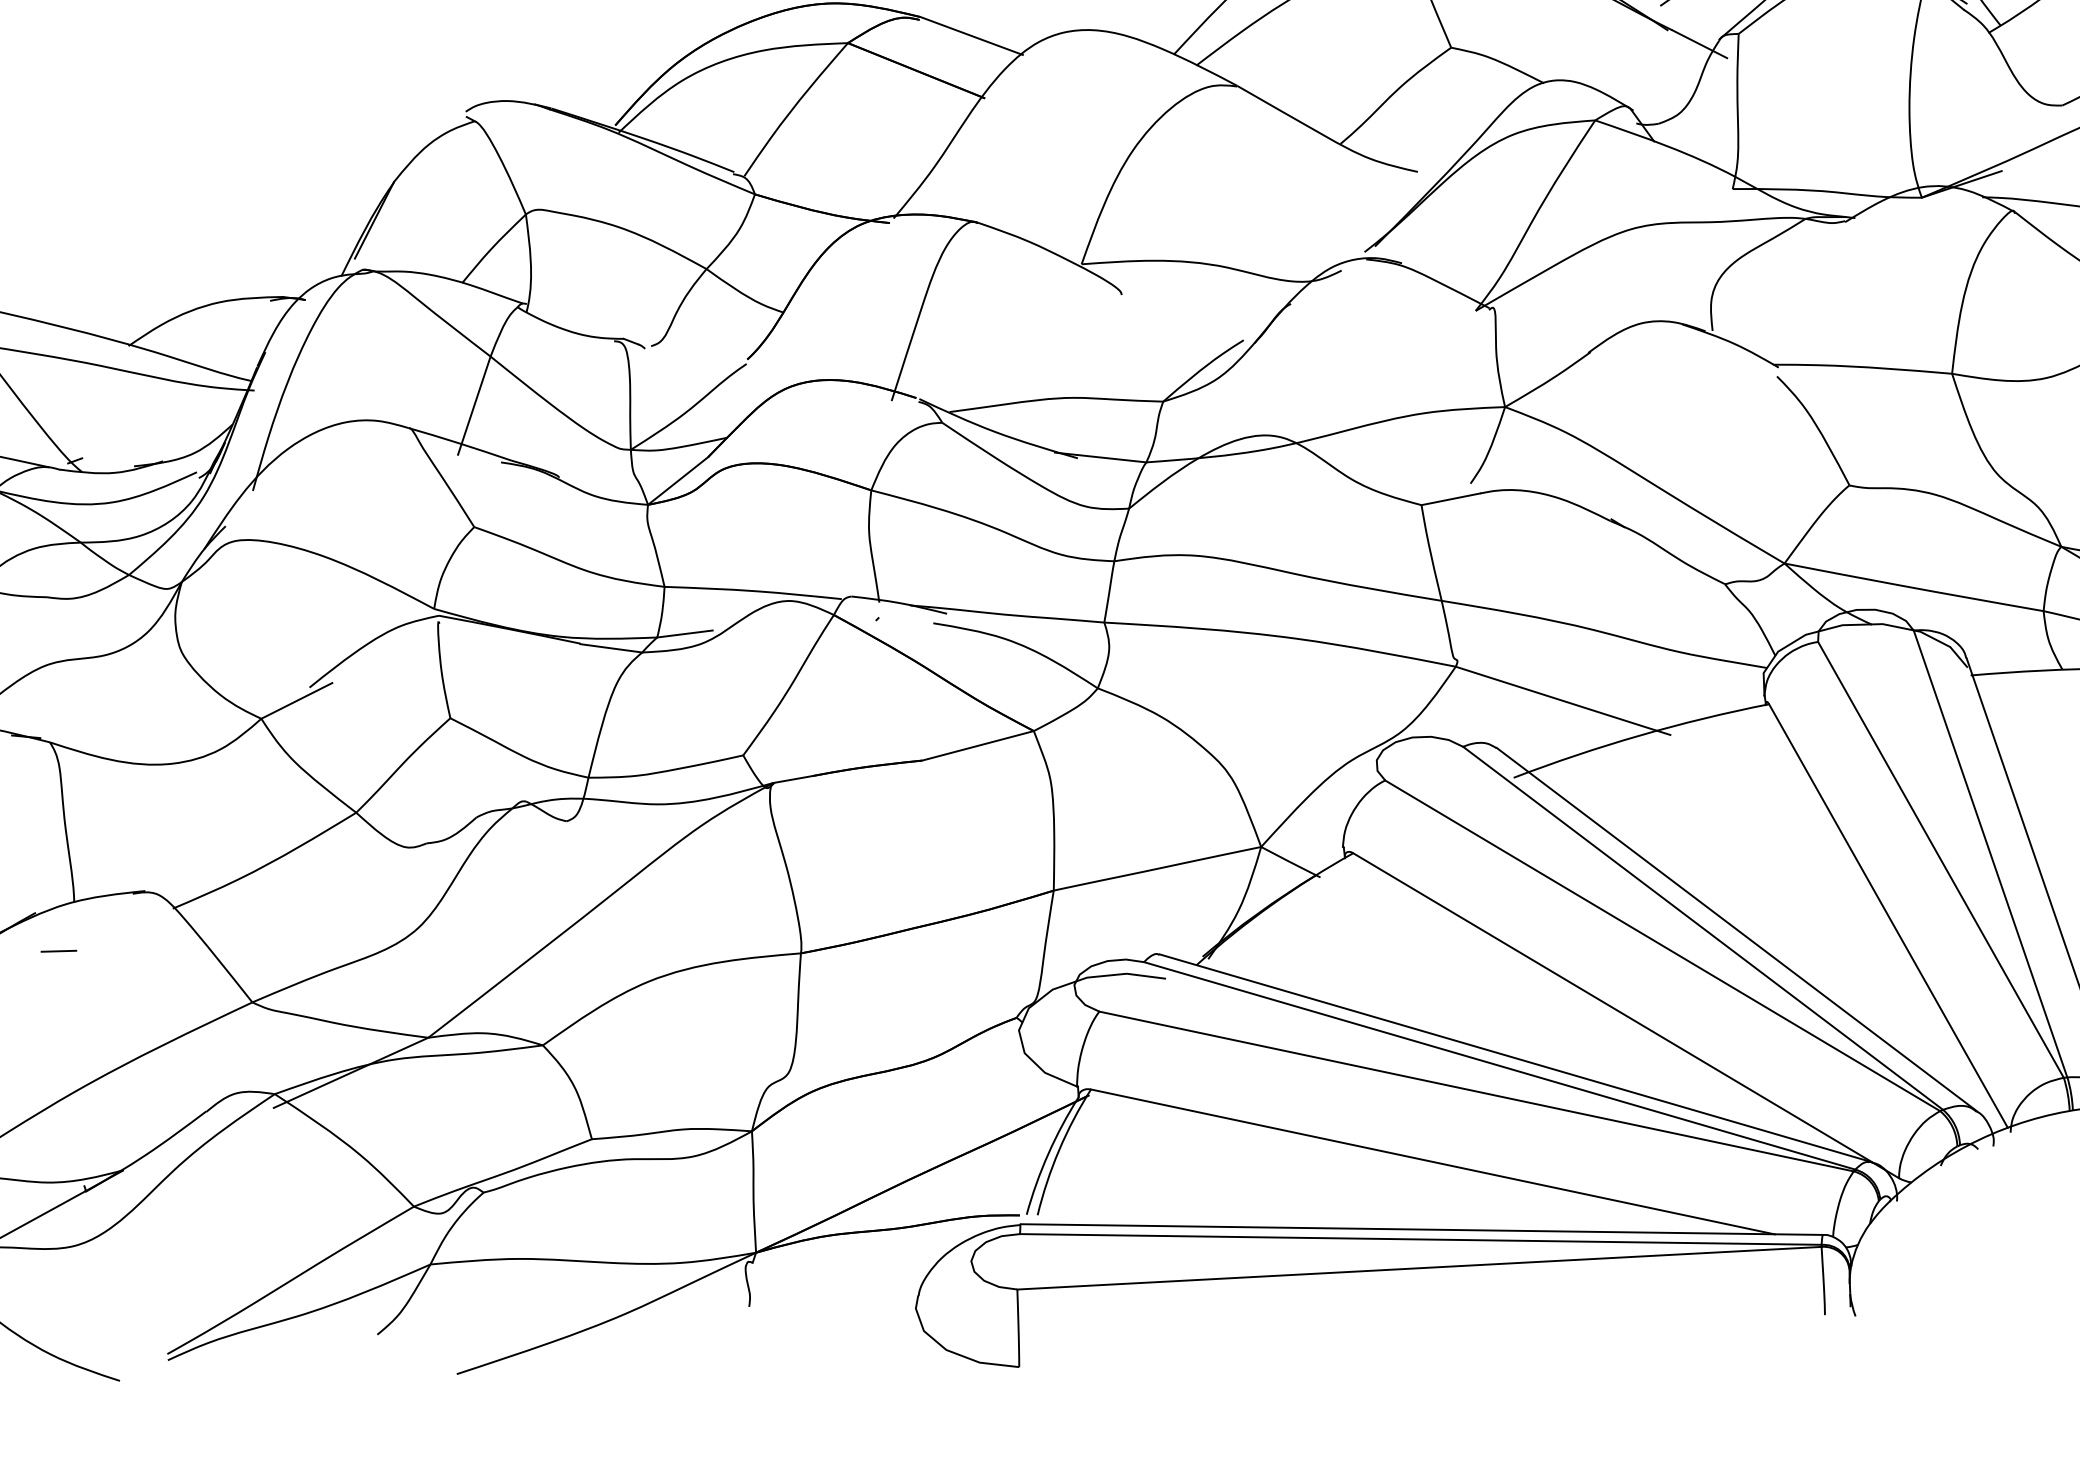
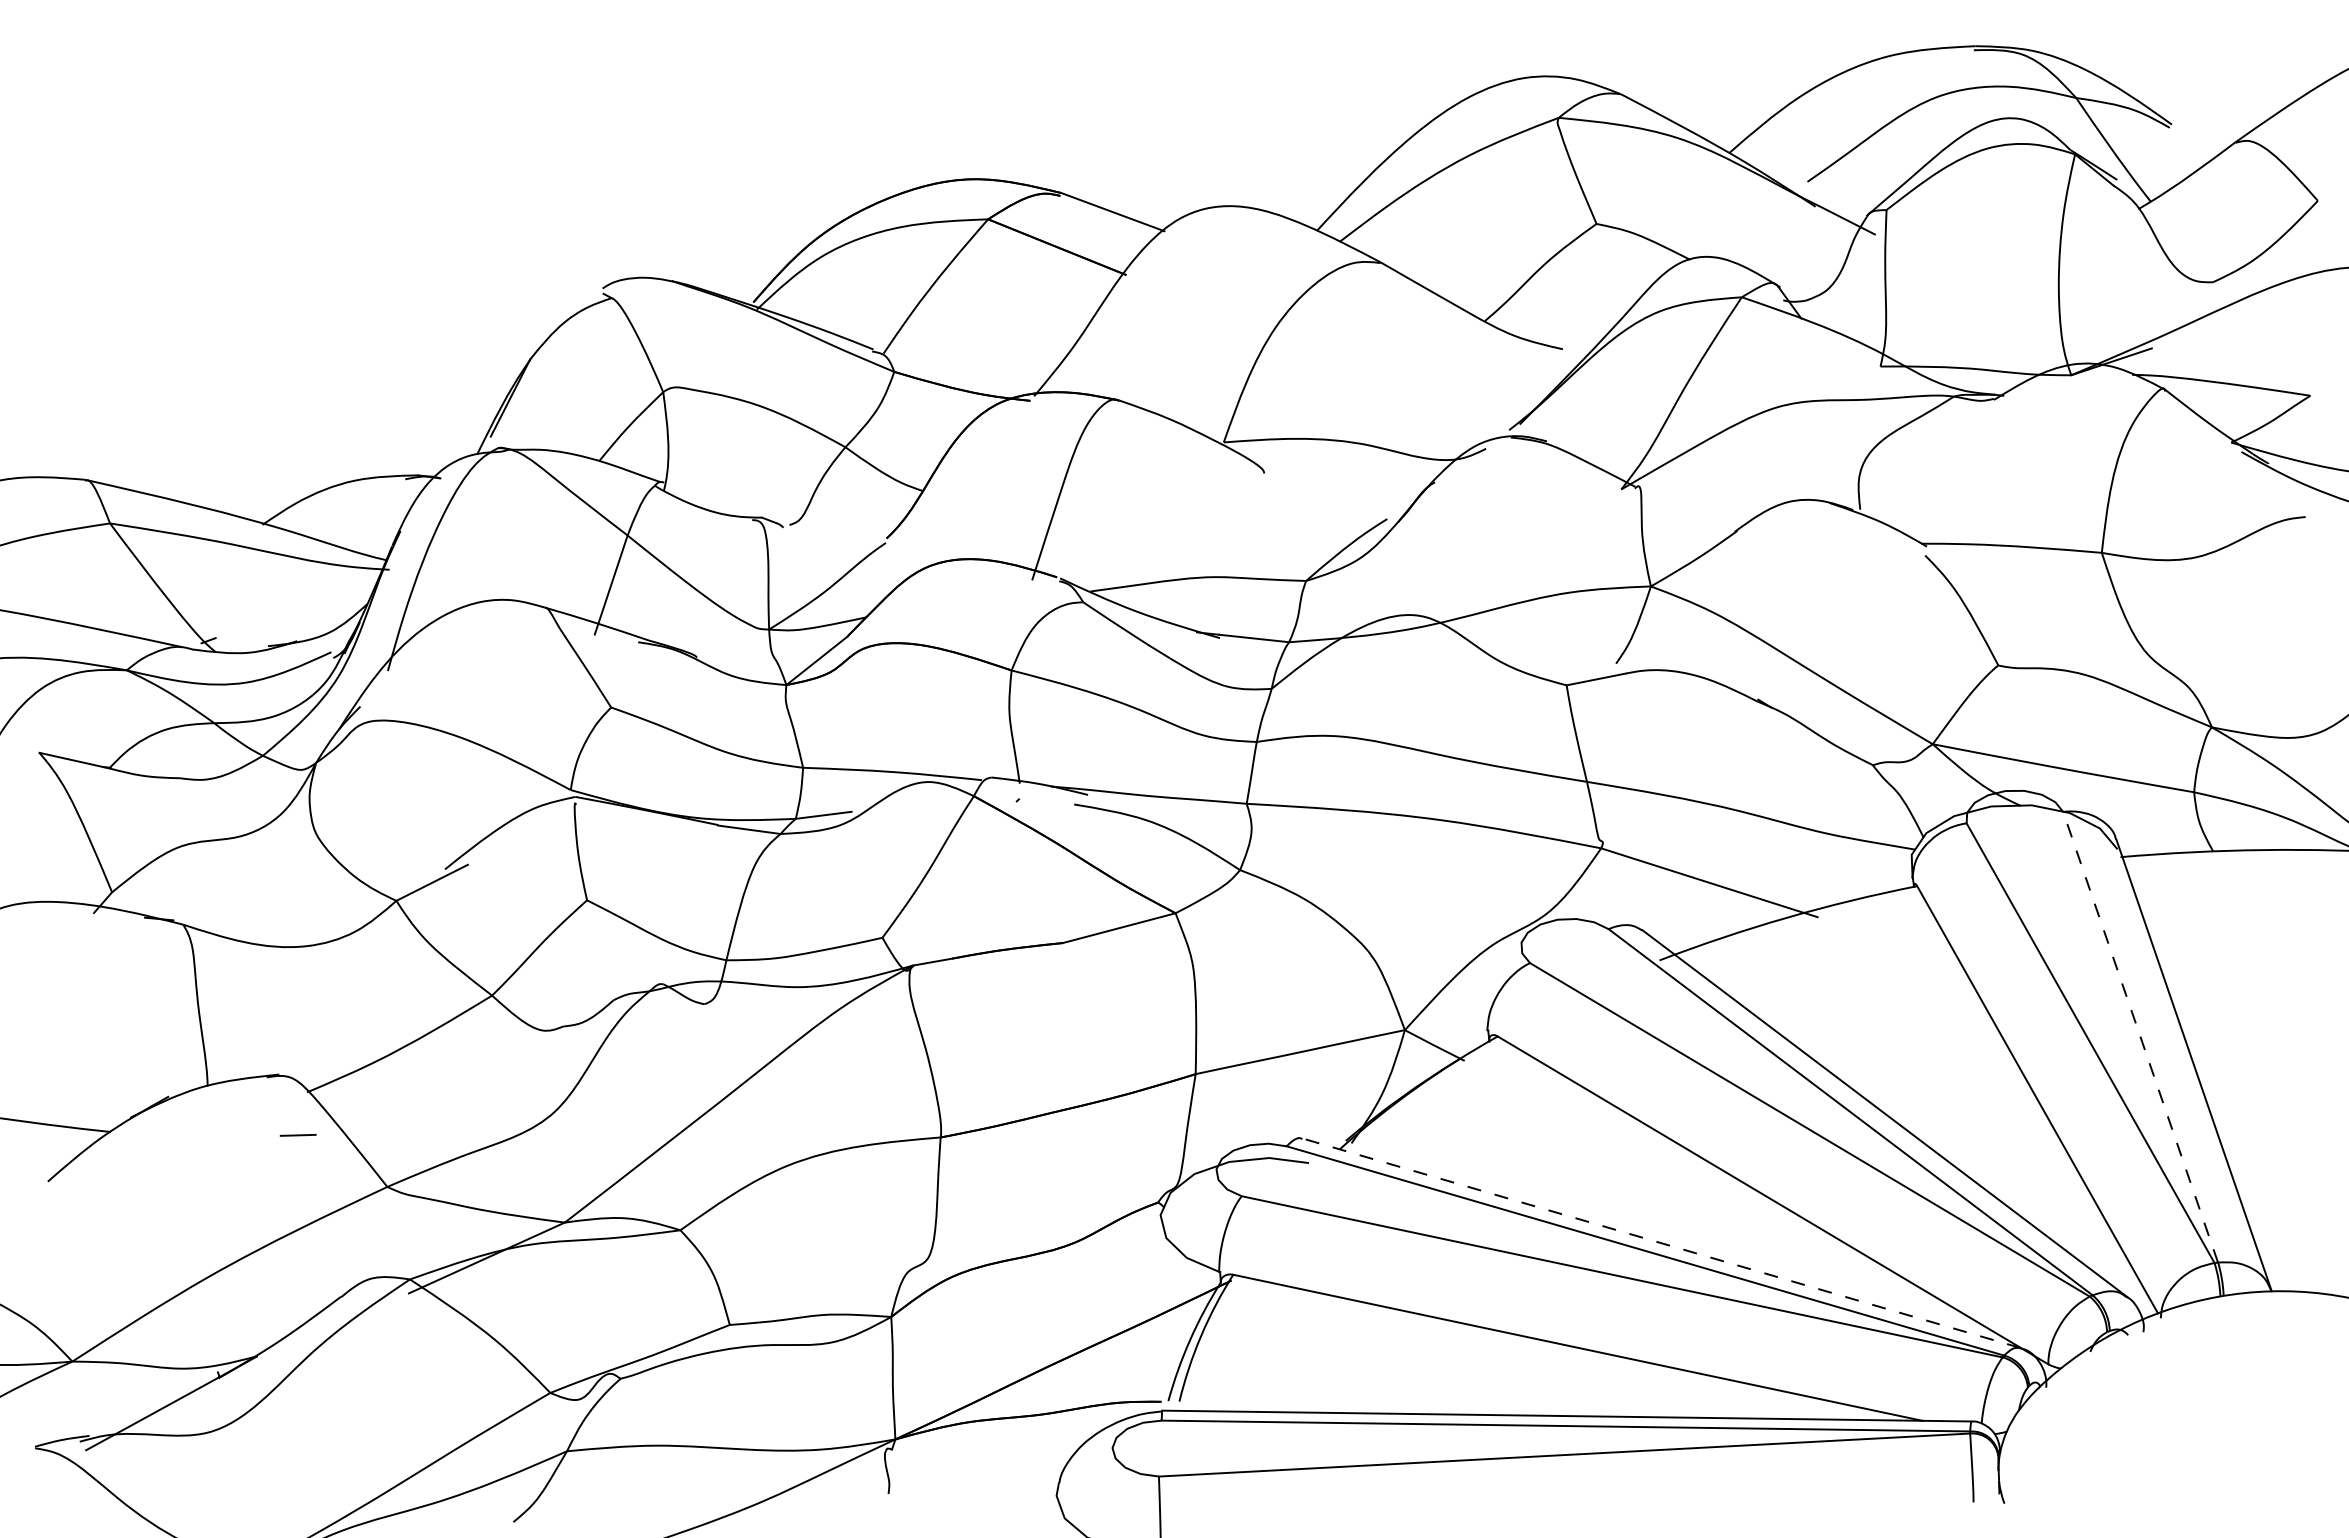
line: (1990, 853) -> (2140, 1036), solid -> dashed
line: (58, 951) -> (297, 1135), moved
line: (1515, 1058) -> (1661, 1243), solid -> dashed

